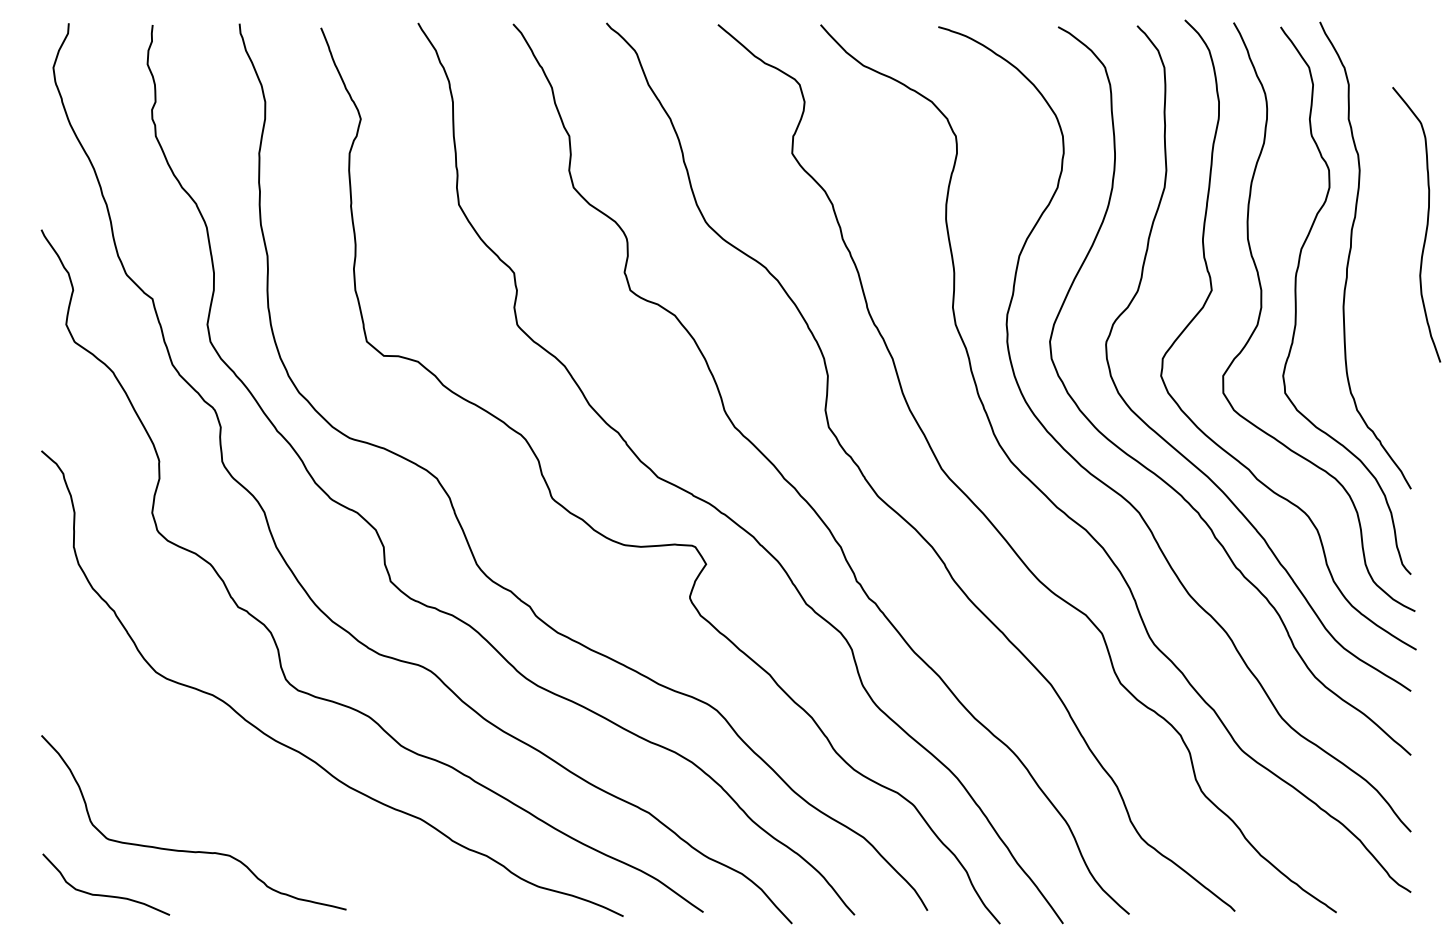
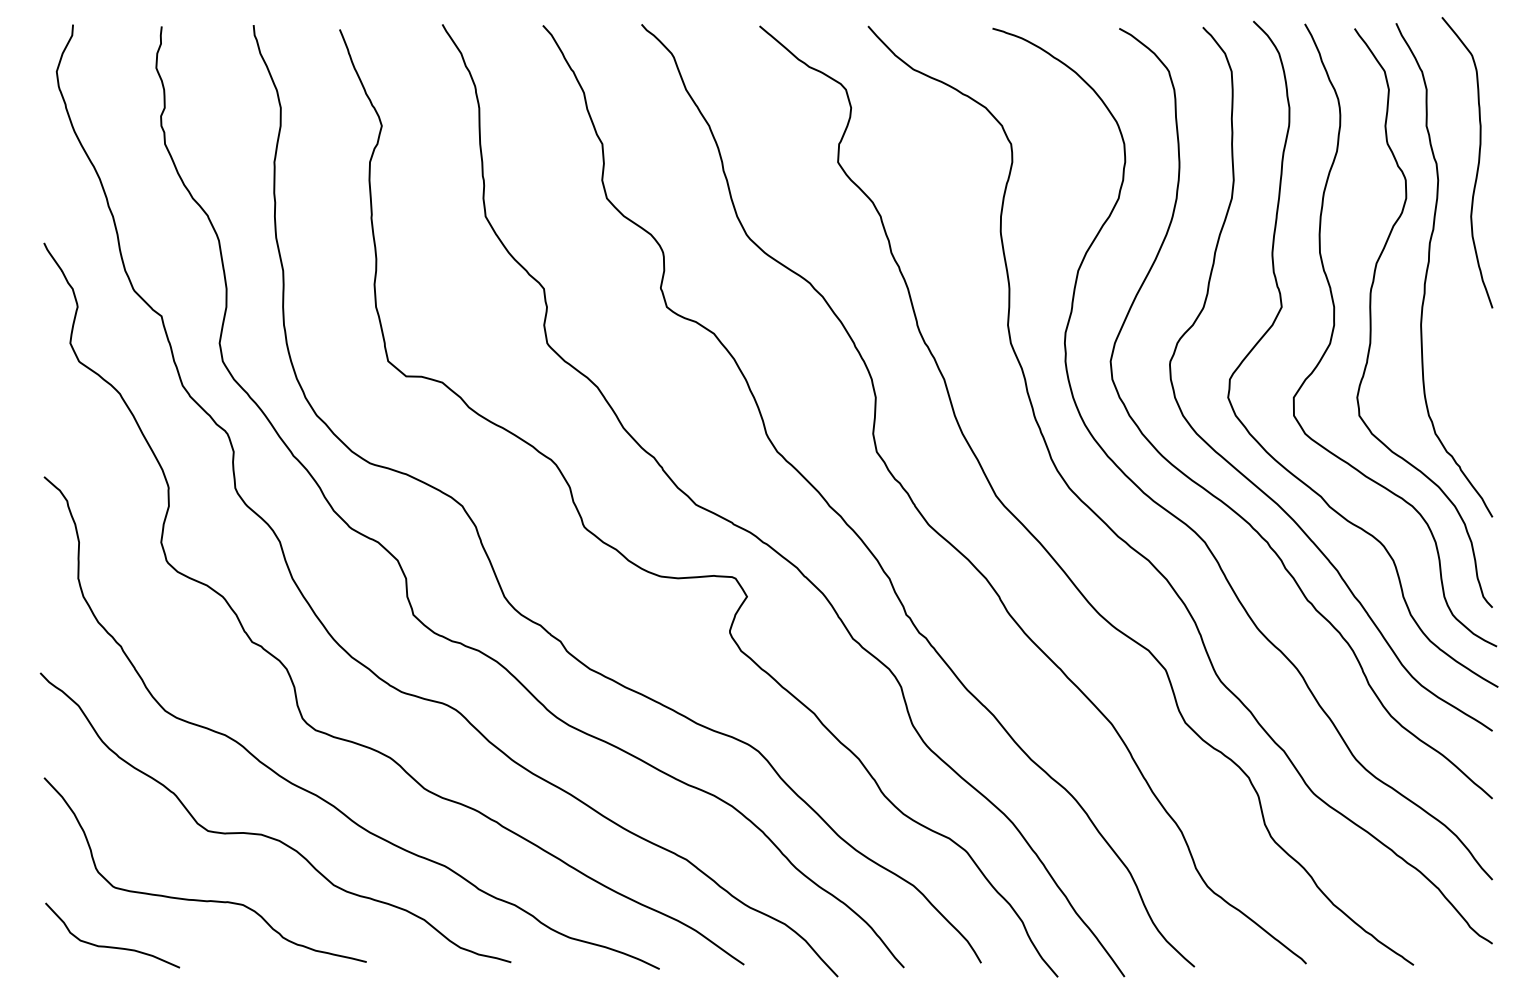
curve: (1426, 225) -> (1477, 163), moved
curve: (255, 790) -> (270, 836), added

